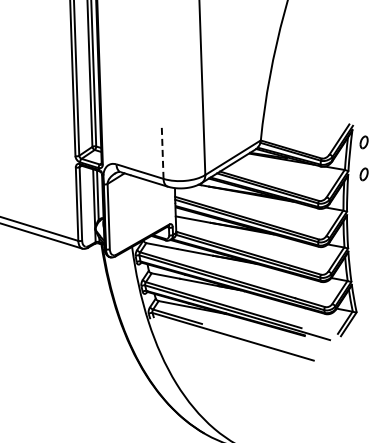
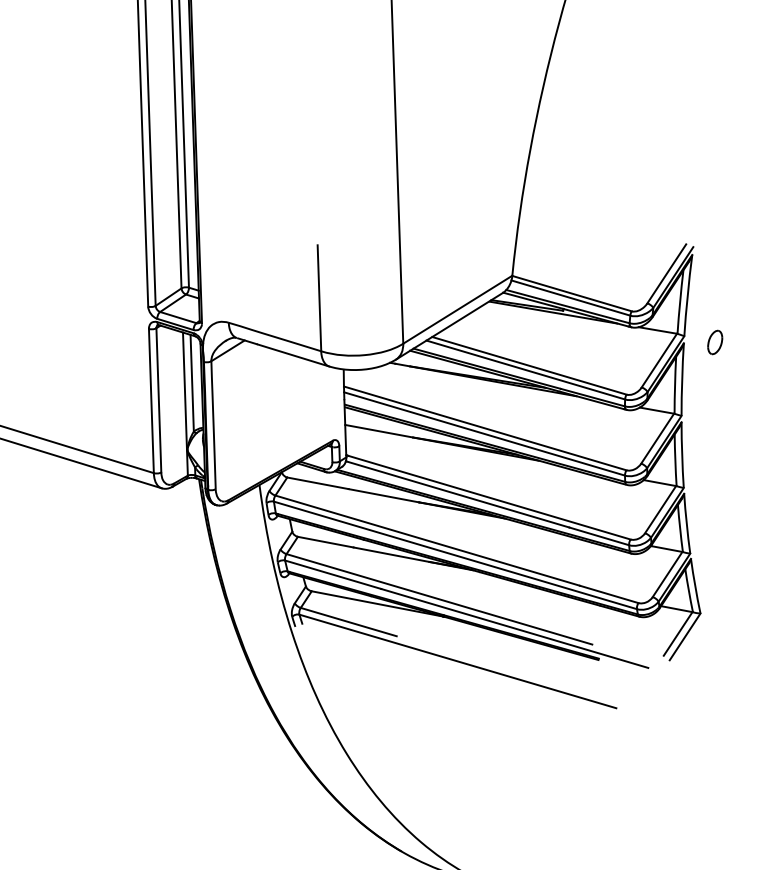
part: (363, 142) -> (713, 279), removed
line: (162, 151) -> (319, 297), dashed -> solid

